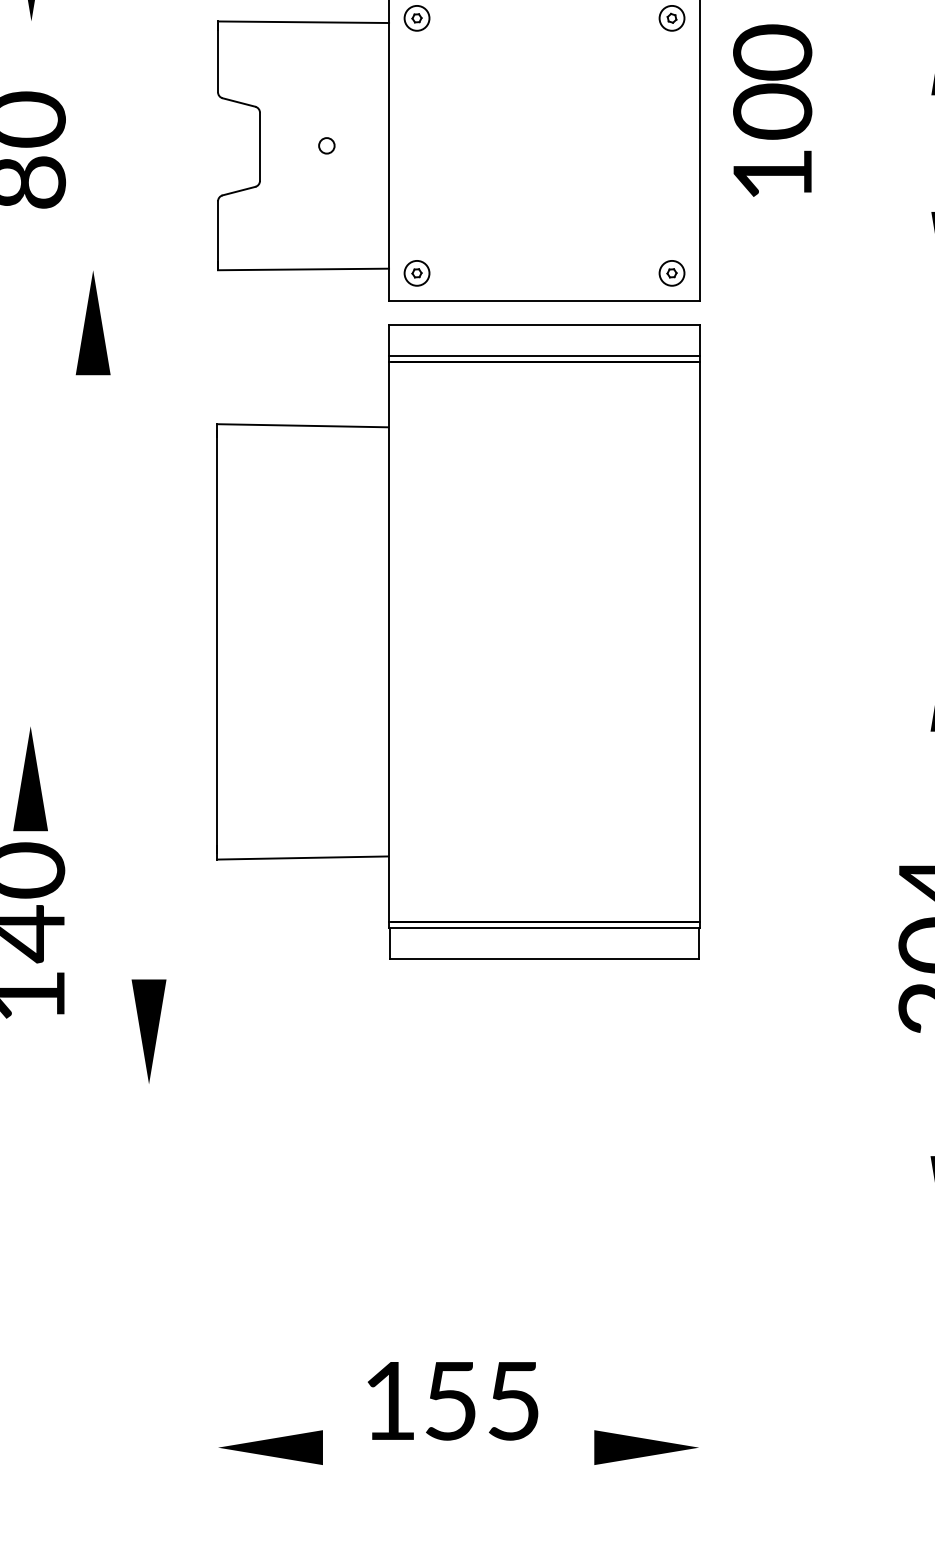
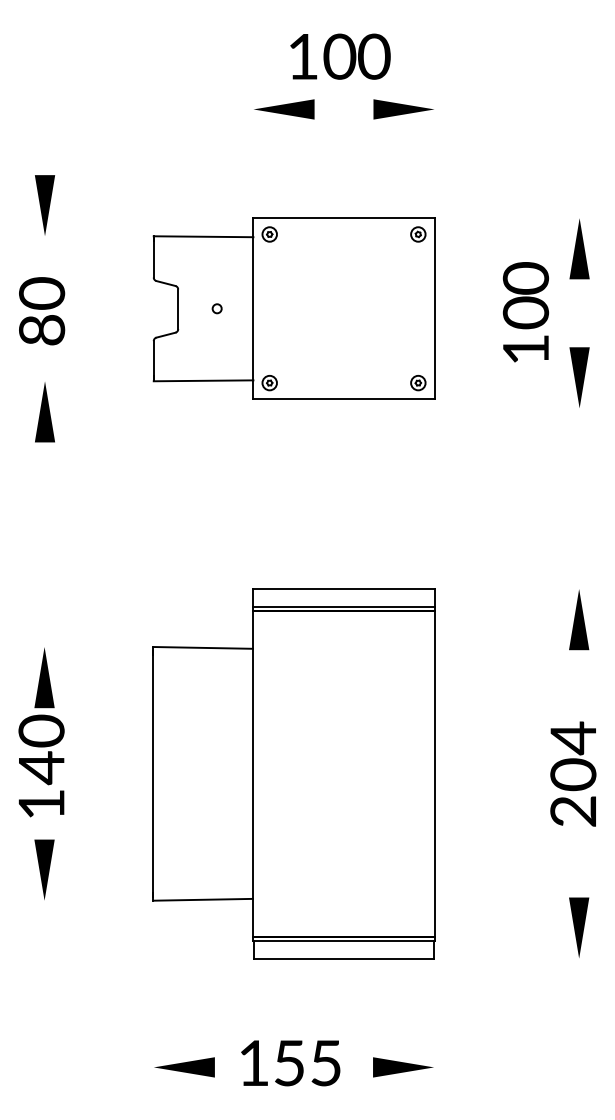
text: (771, 111) -> (525, 312), moved
part: (92, 323) -> (44, 412), moved
part: (457, 641) -> (293, 773), moved
part: (148, 1030) -> (44, 869), moved
text: (452, 1401) -> (290, 1063), moved

